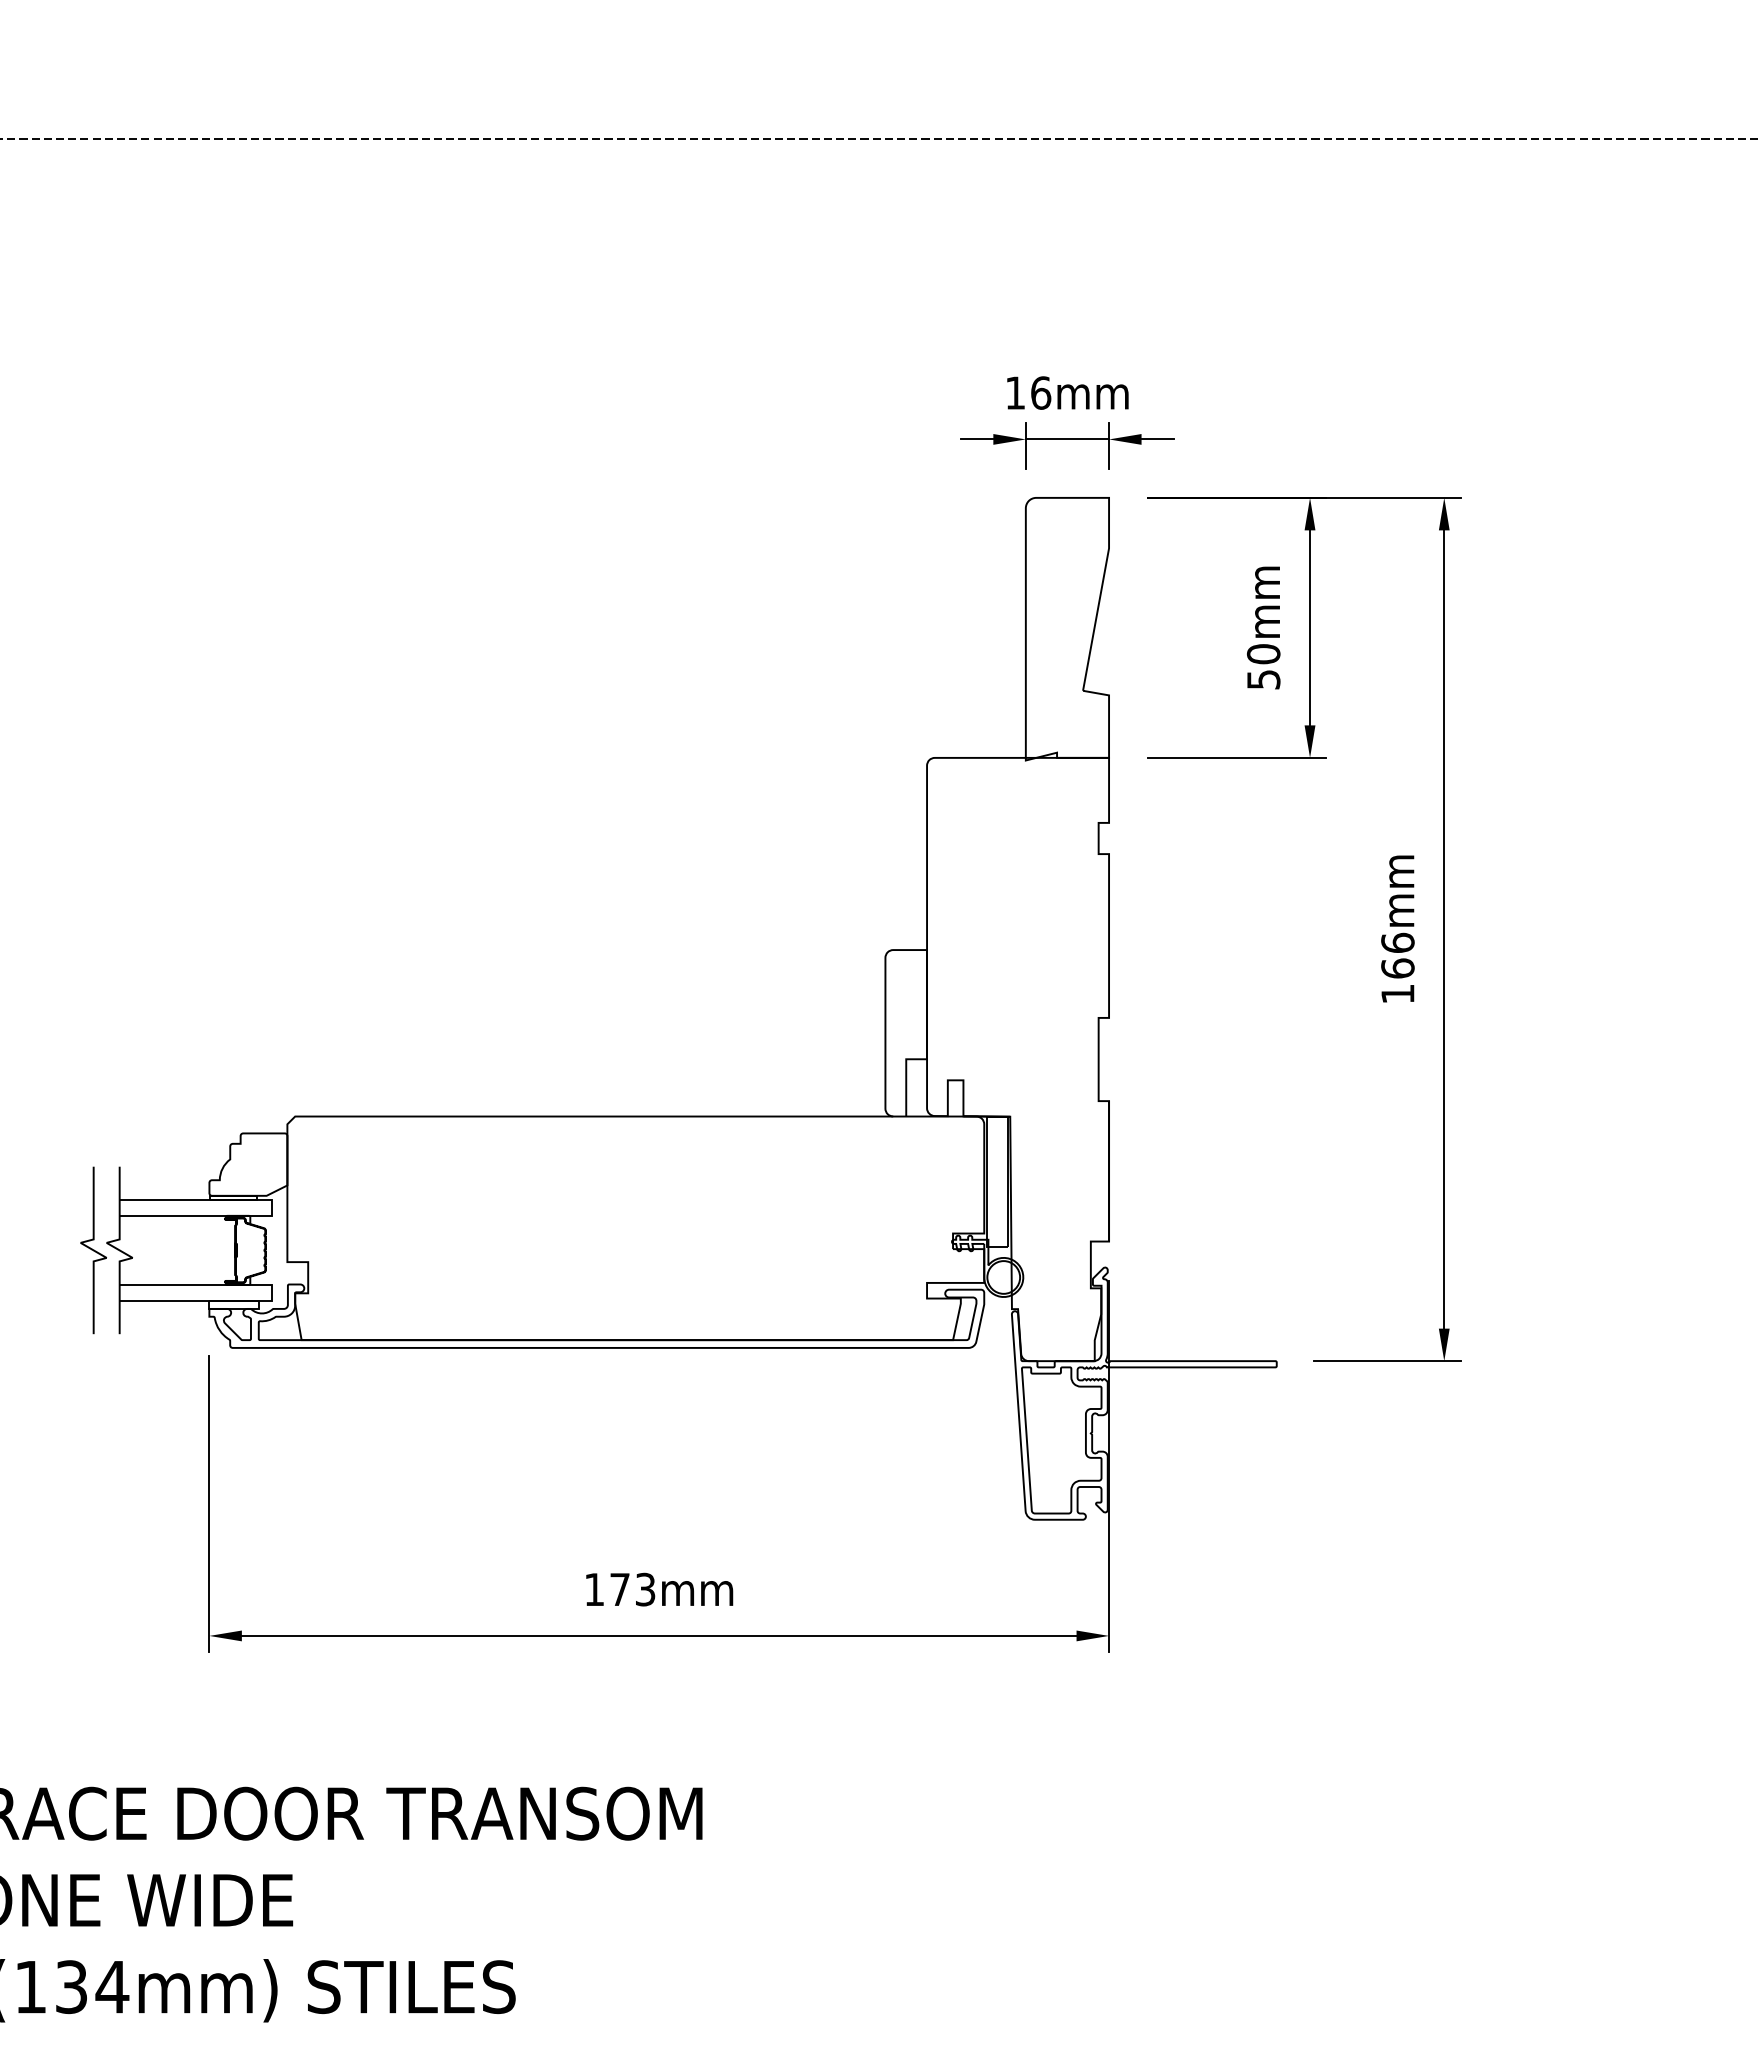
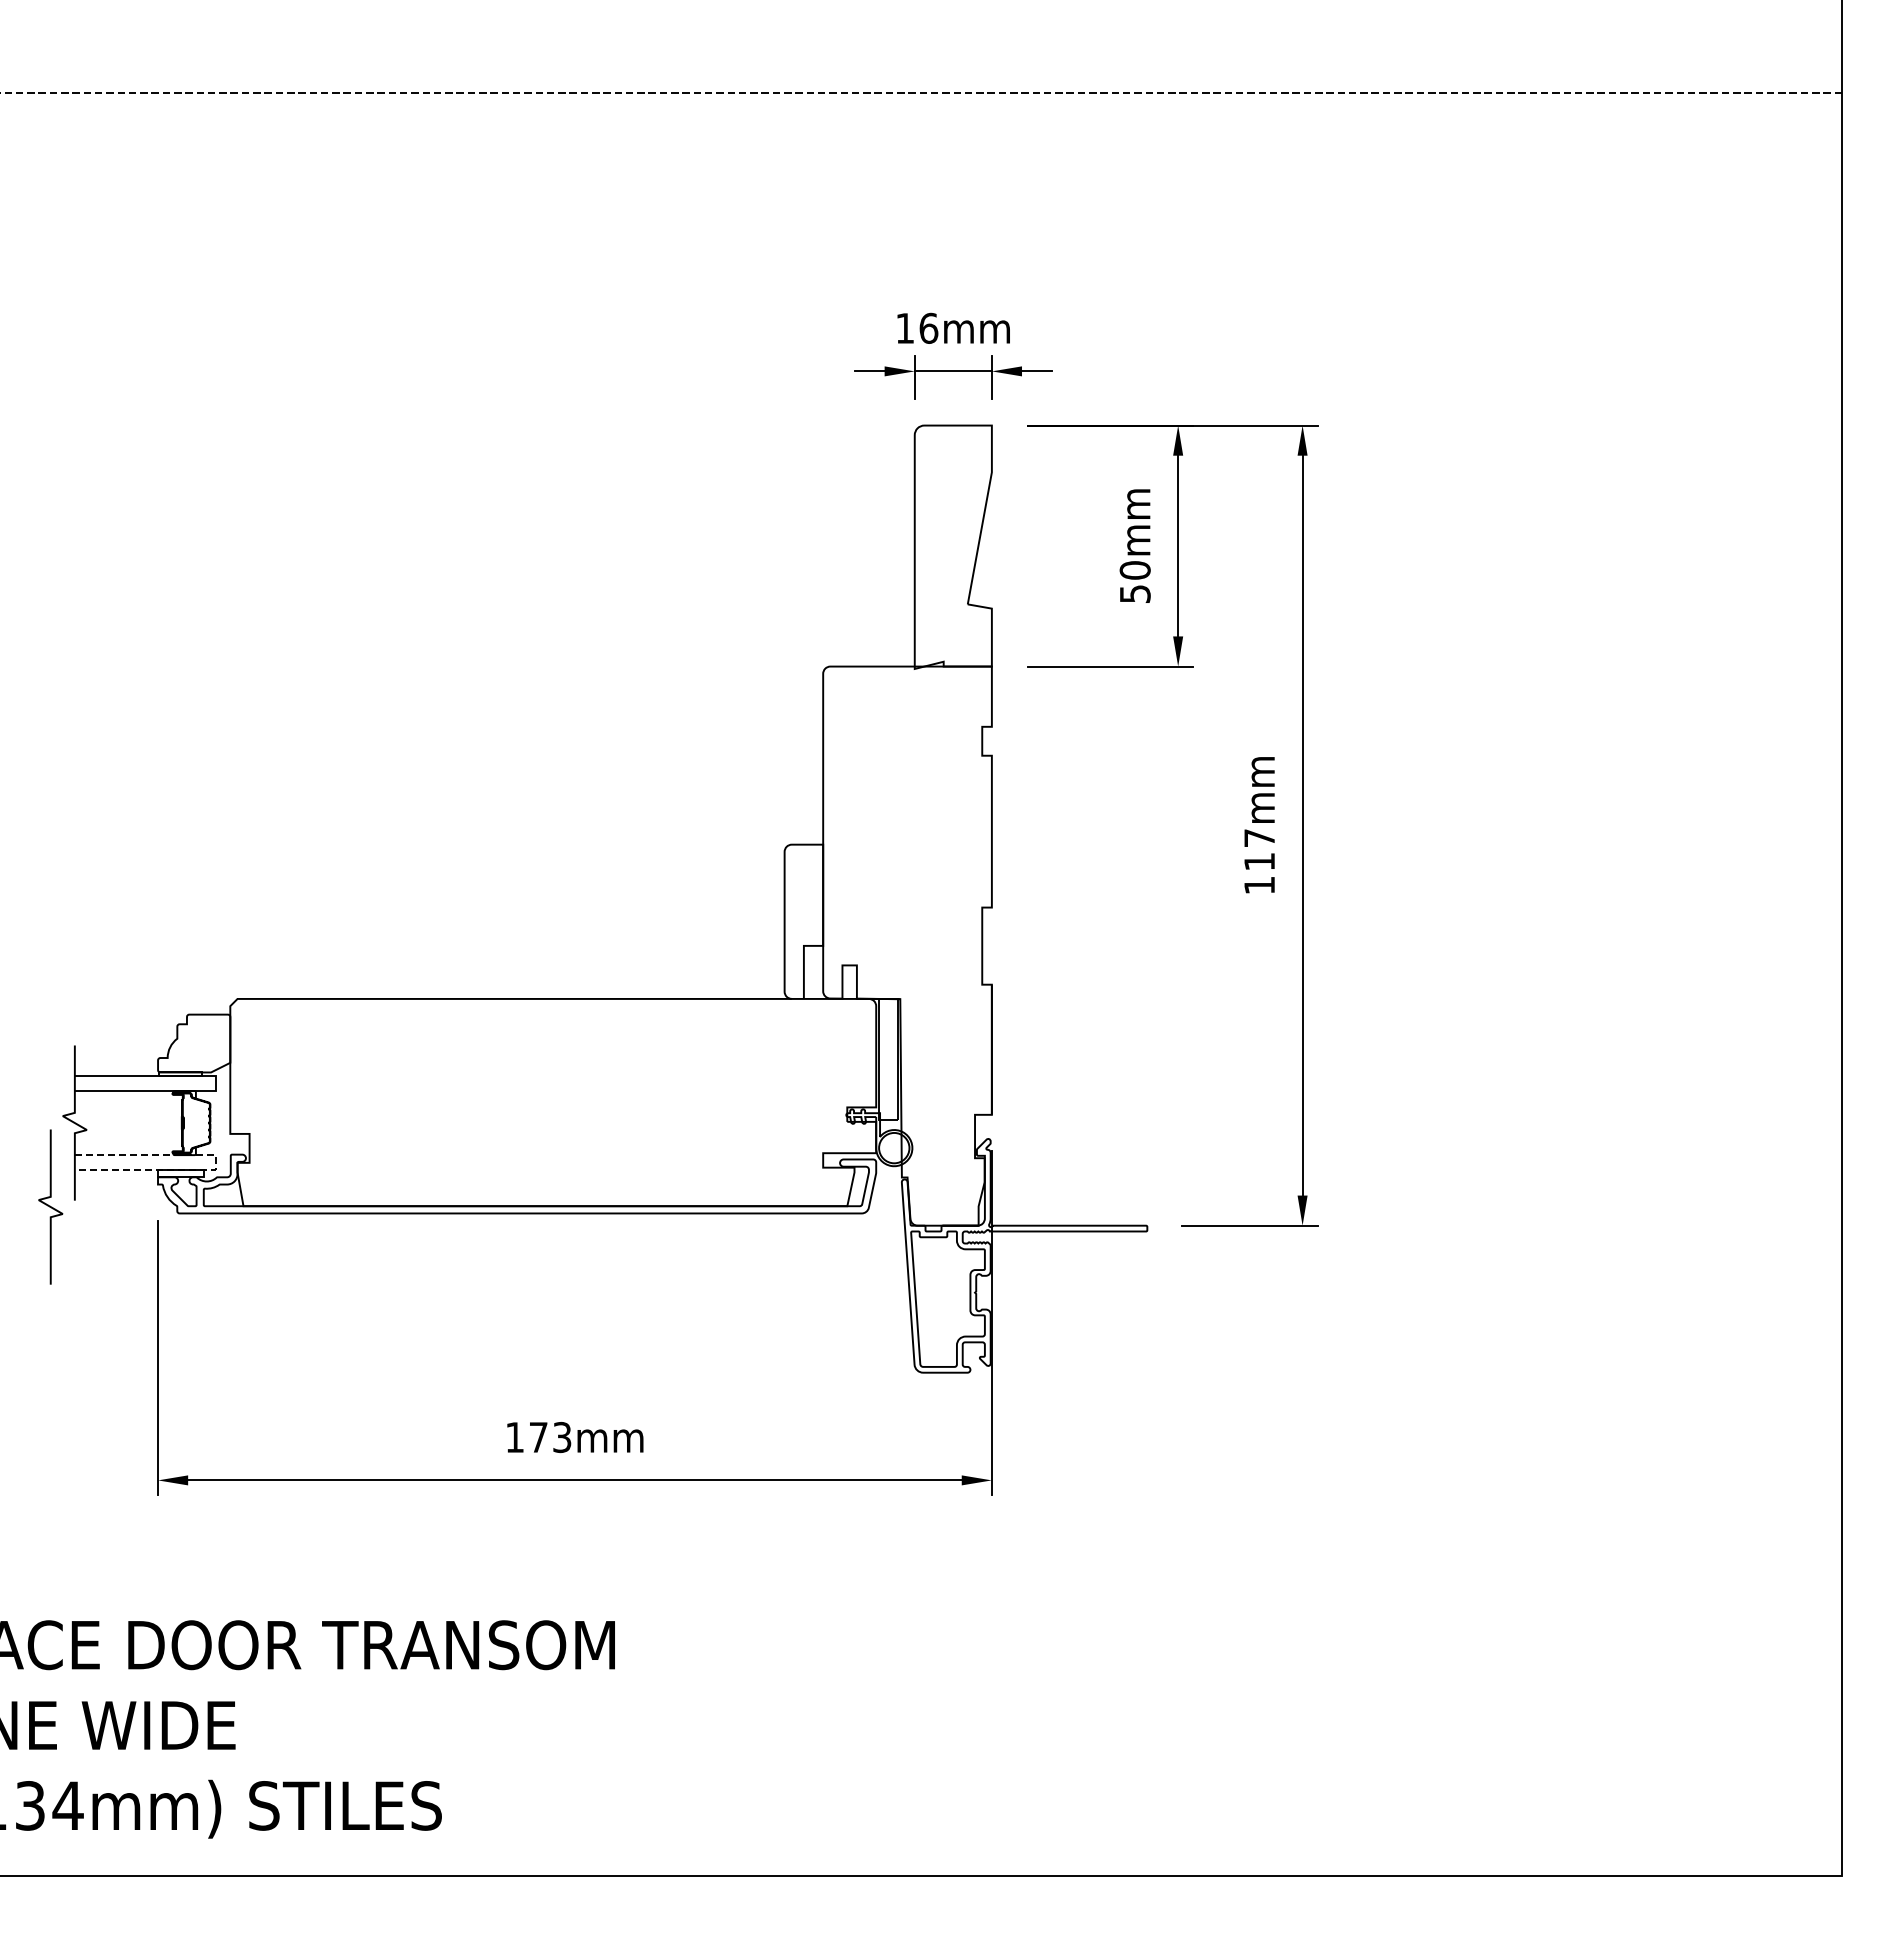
text: (1397, 955) -> (1259, 849), 166mm -> 117mm
curve: (93, 1249) -> (50, 1206), moved
line: (271, 1294) -> (215, 1163), solid -> dashed

